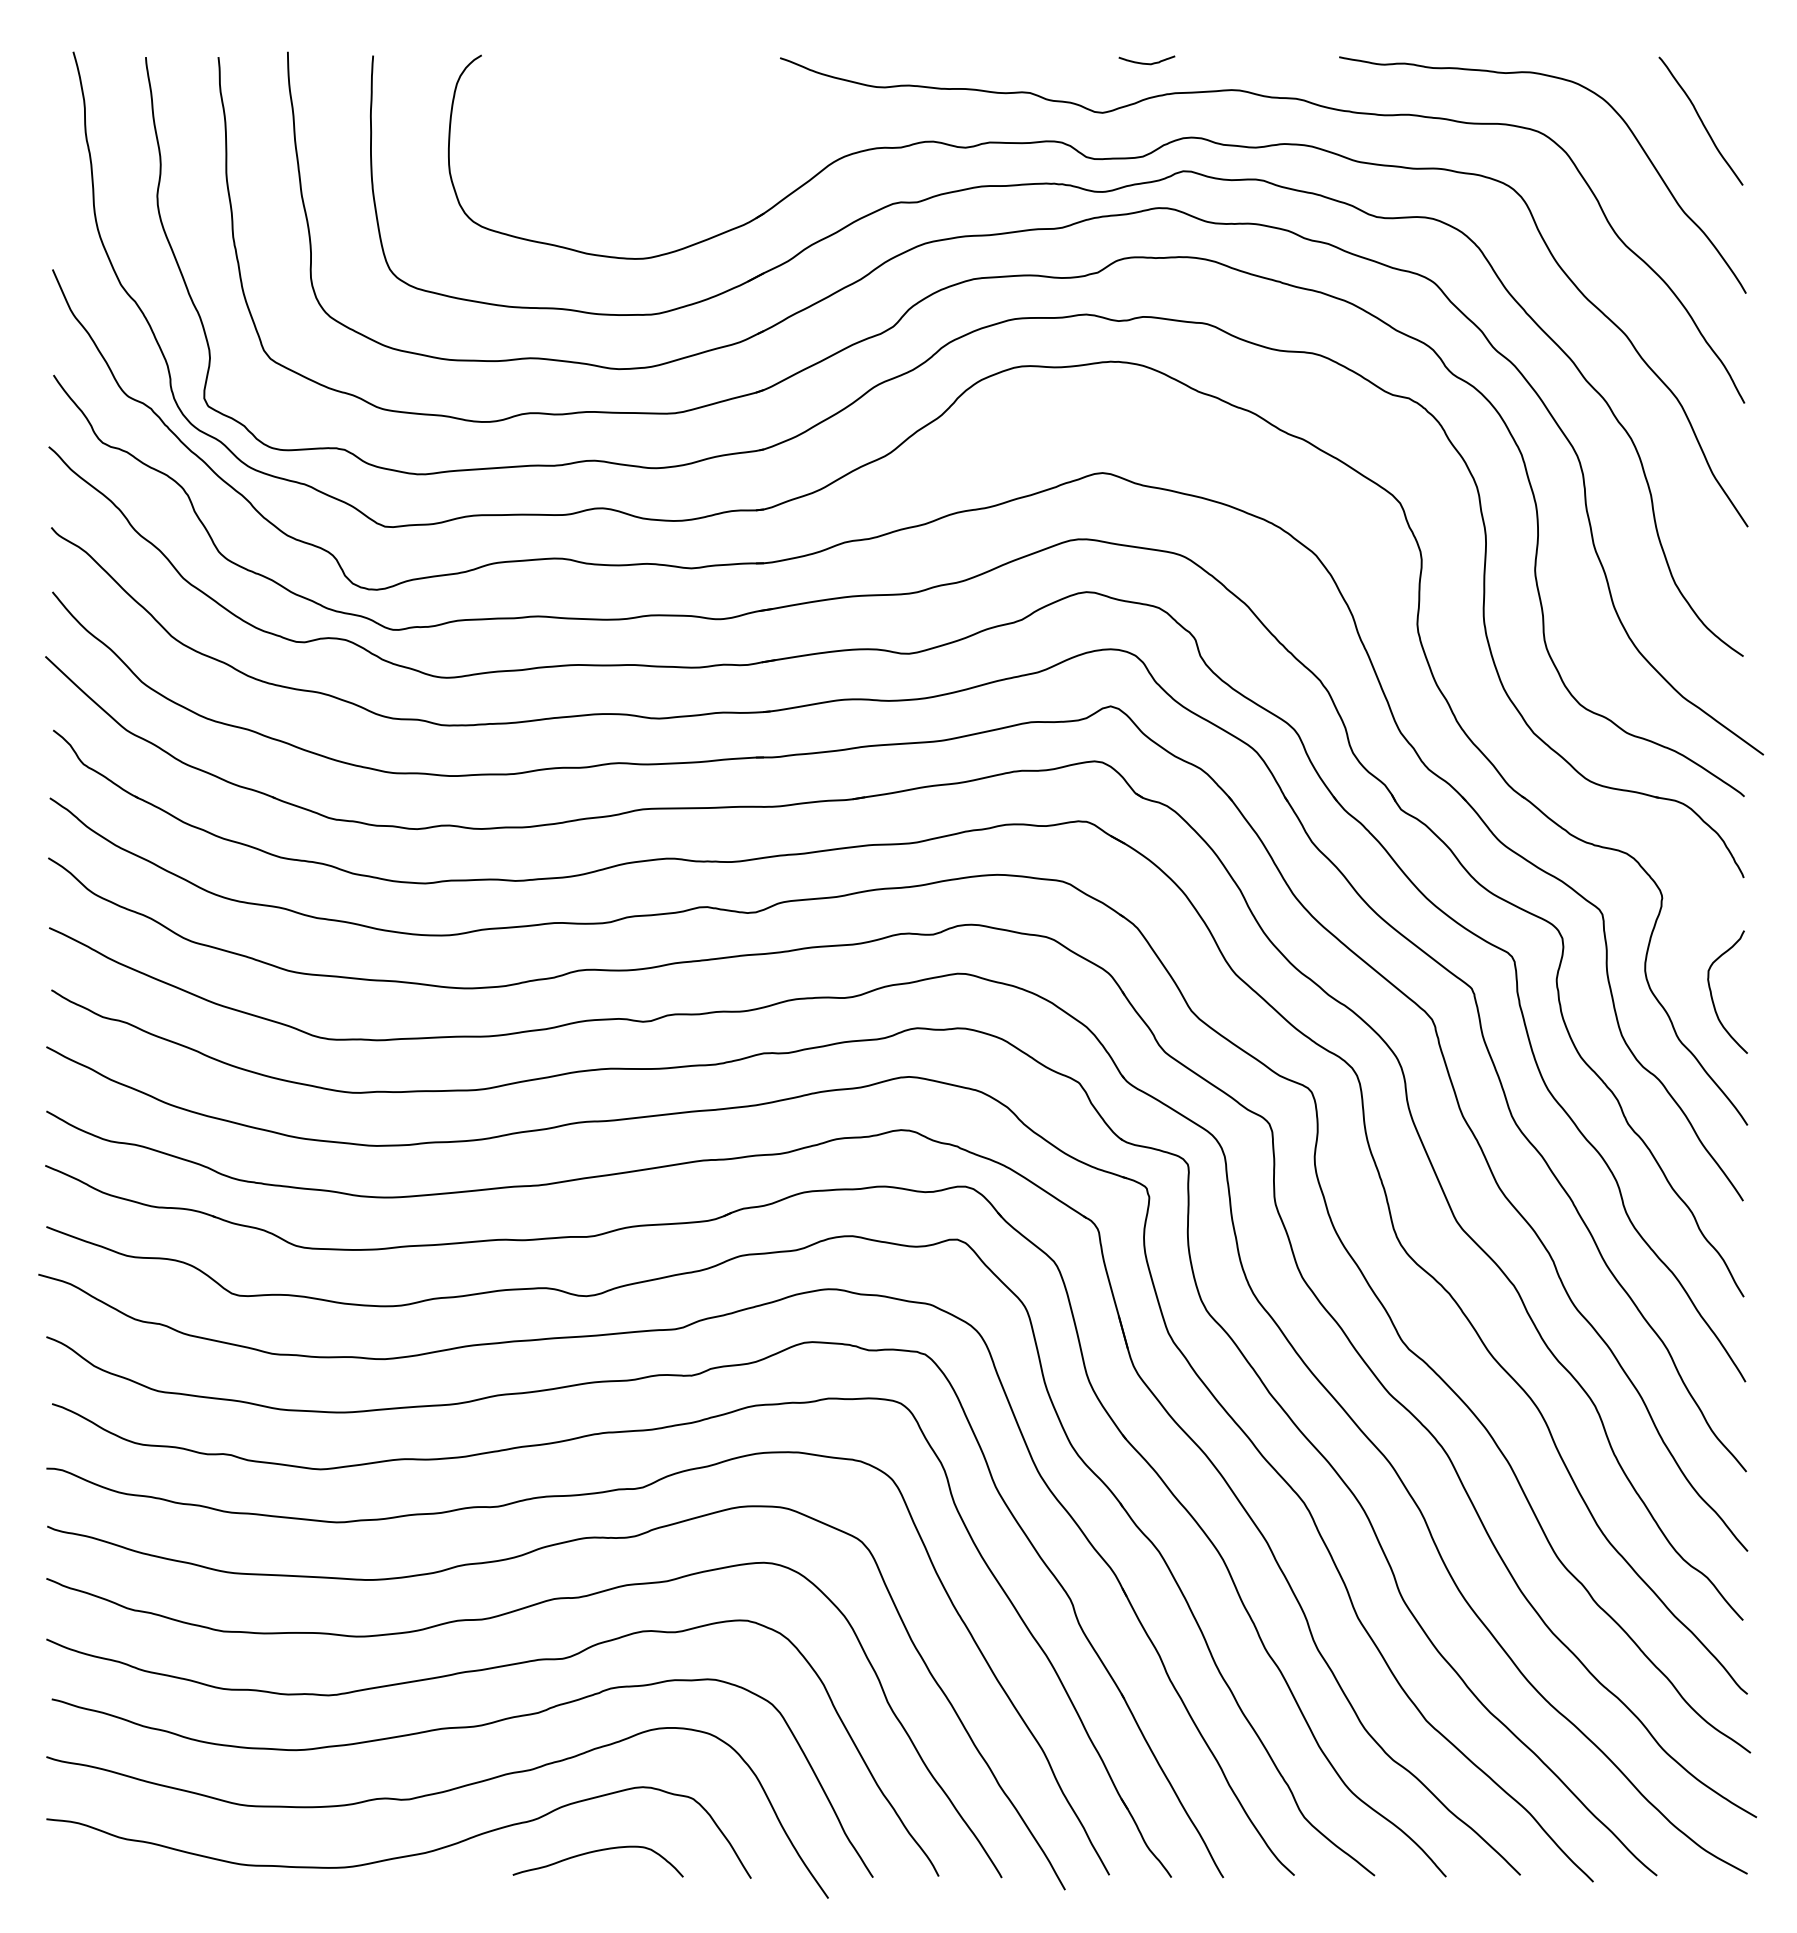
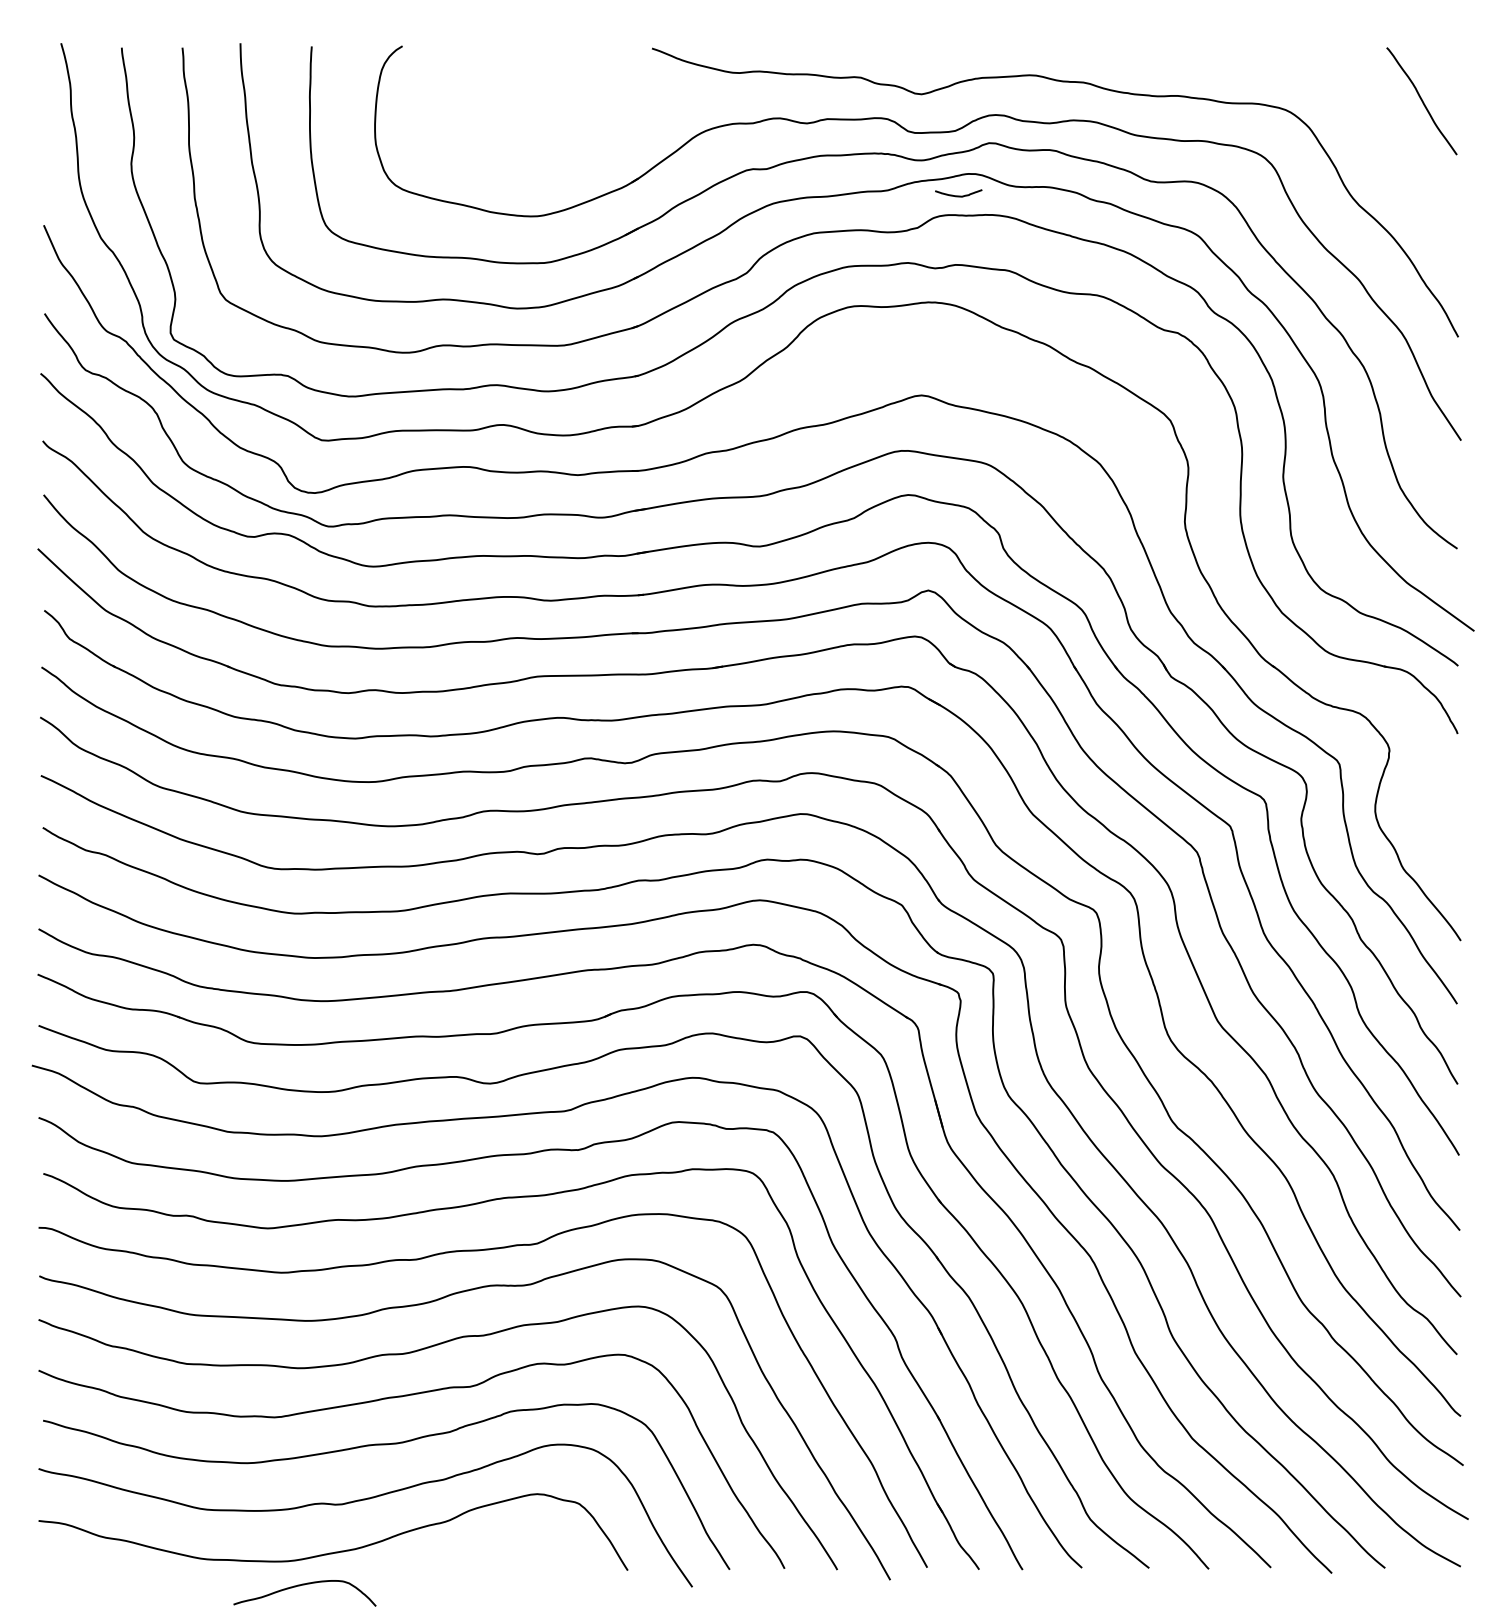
curve: (1146, 62) -> (958, 195), moved
curve: (1610, 108) -> (1346, 90), removed
curve: (1712, 993) -> (1431, 830), removed
curve: (597, 1852) -> (304, 1585), moved

